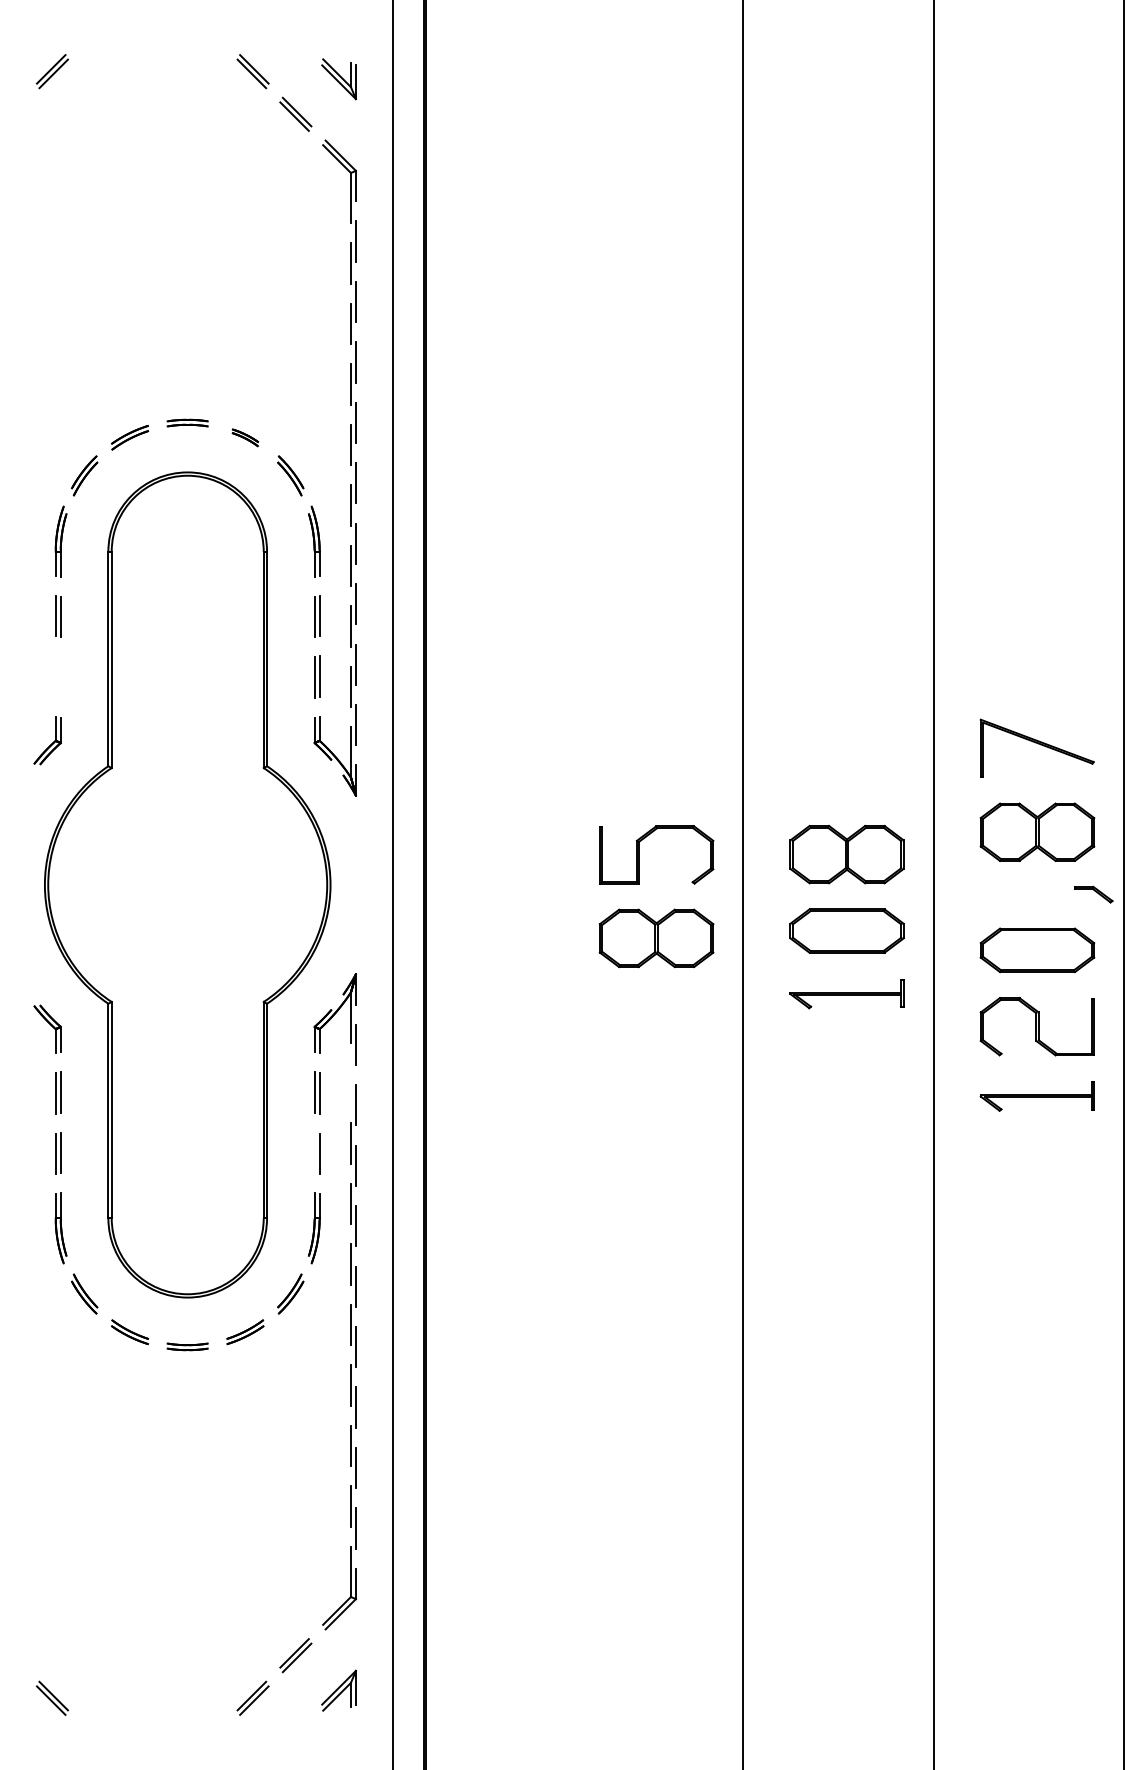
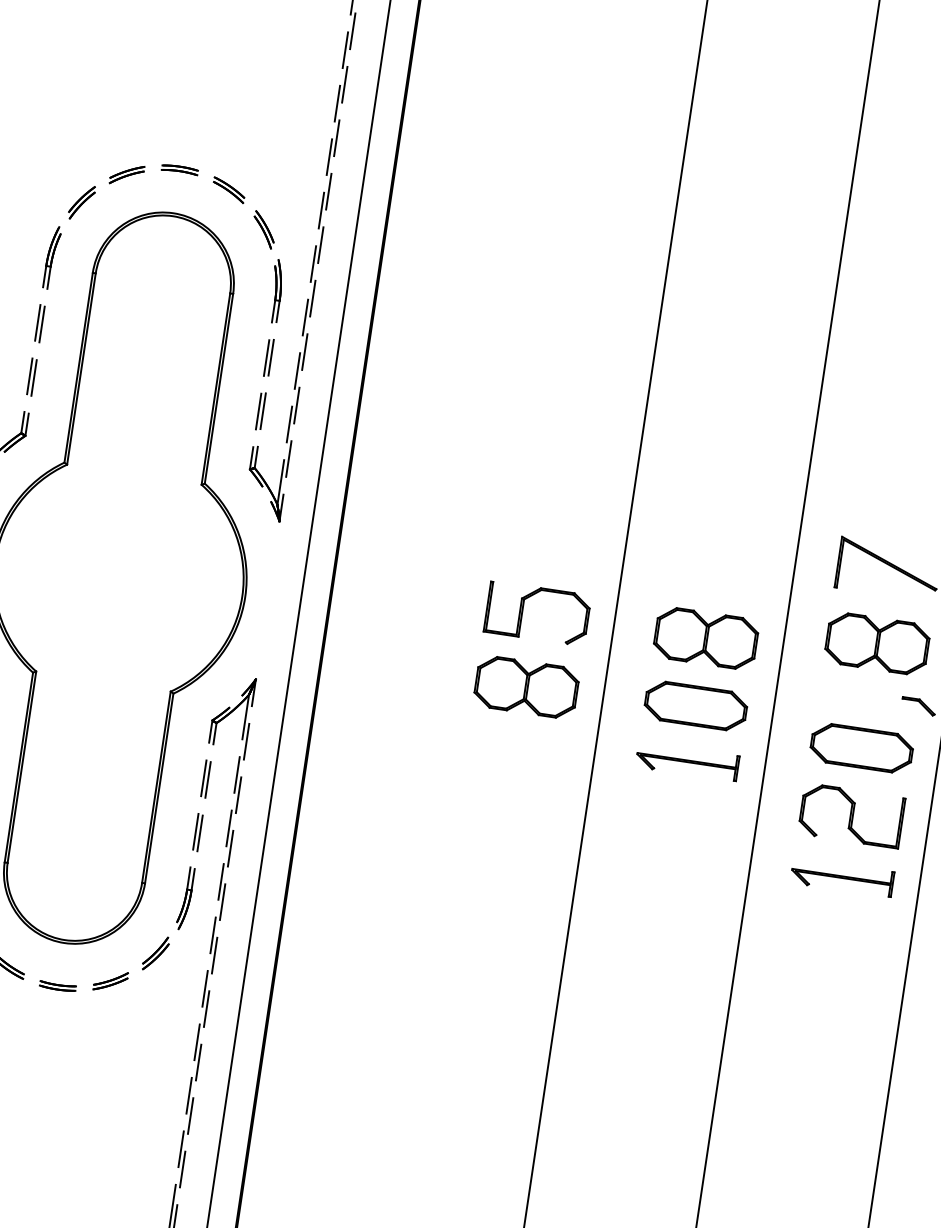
part: (245, 437) -> (229, 190), size x1.43
part: (58, 676) -> (32, 376), added
line: (350, 1082) -> (236, 774), added
line: (314, 1152) -> (195, 831), added

